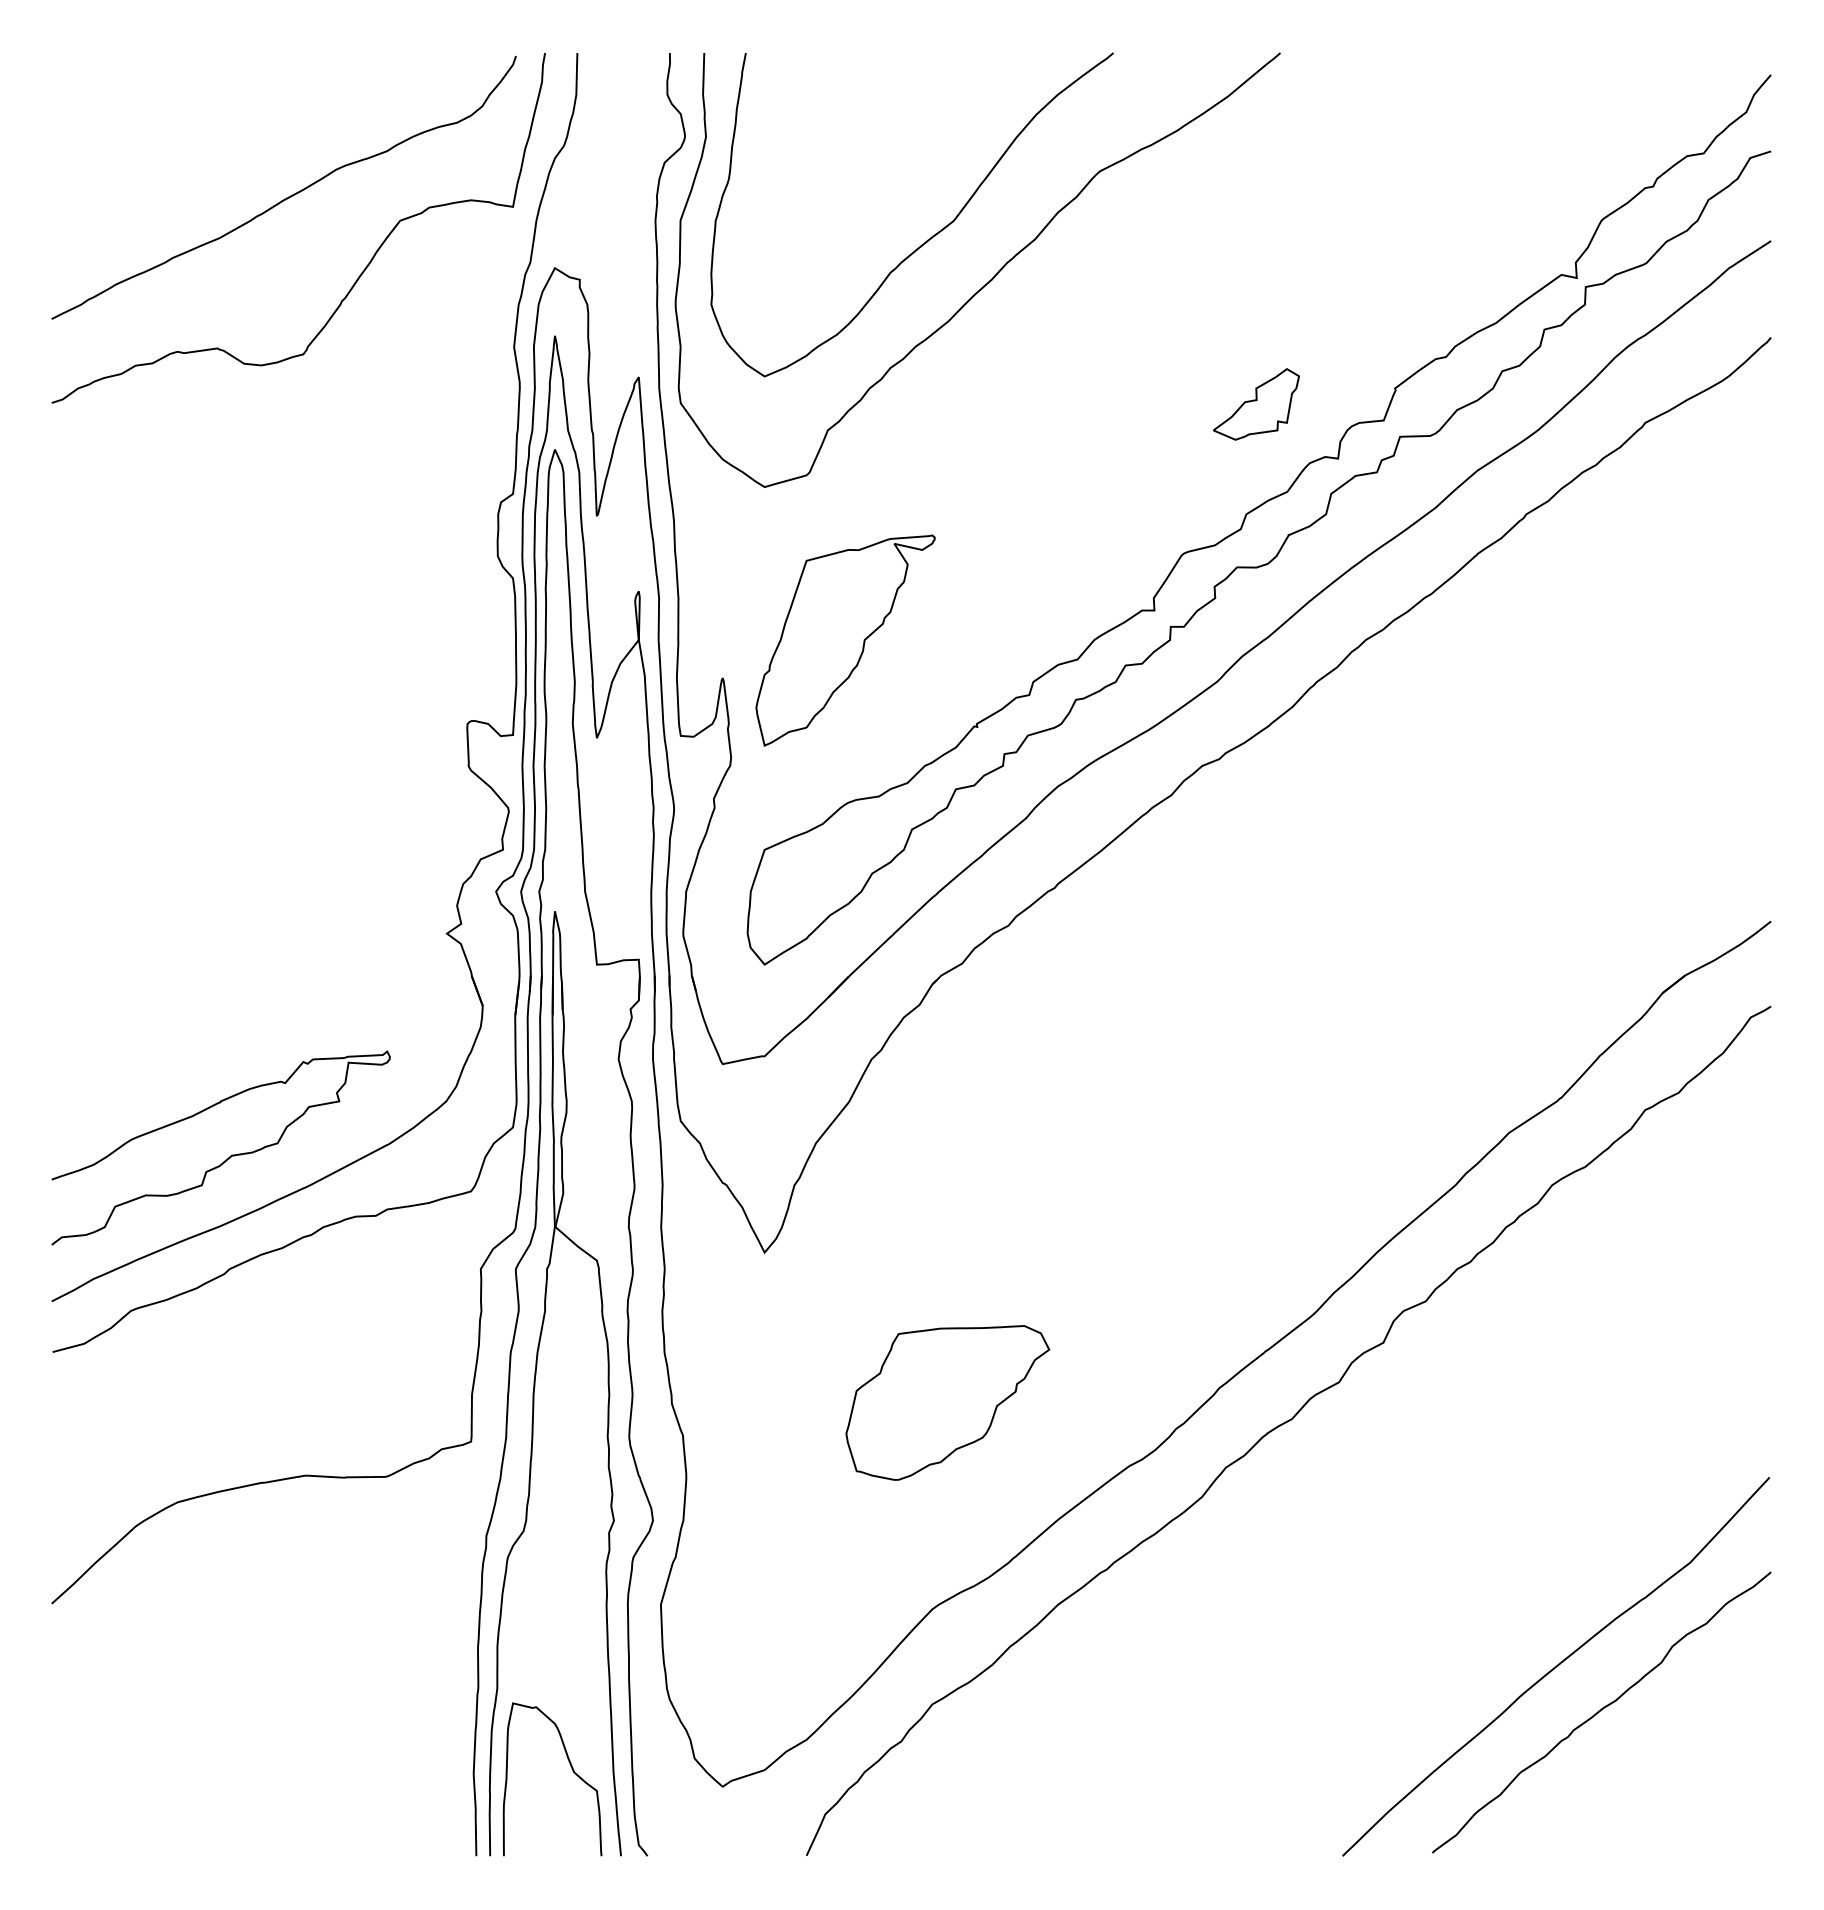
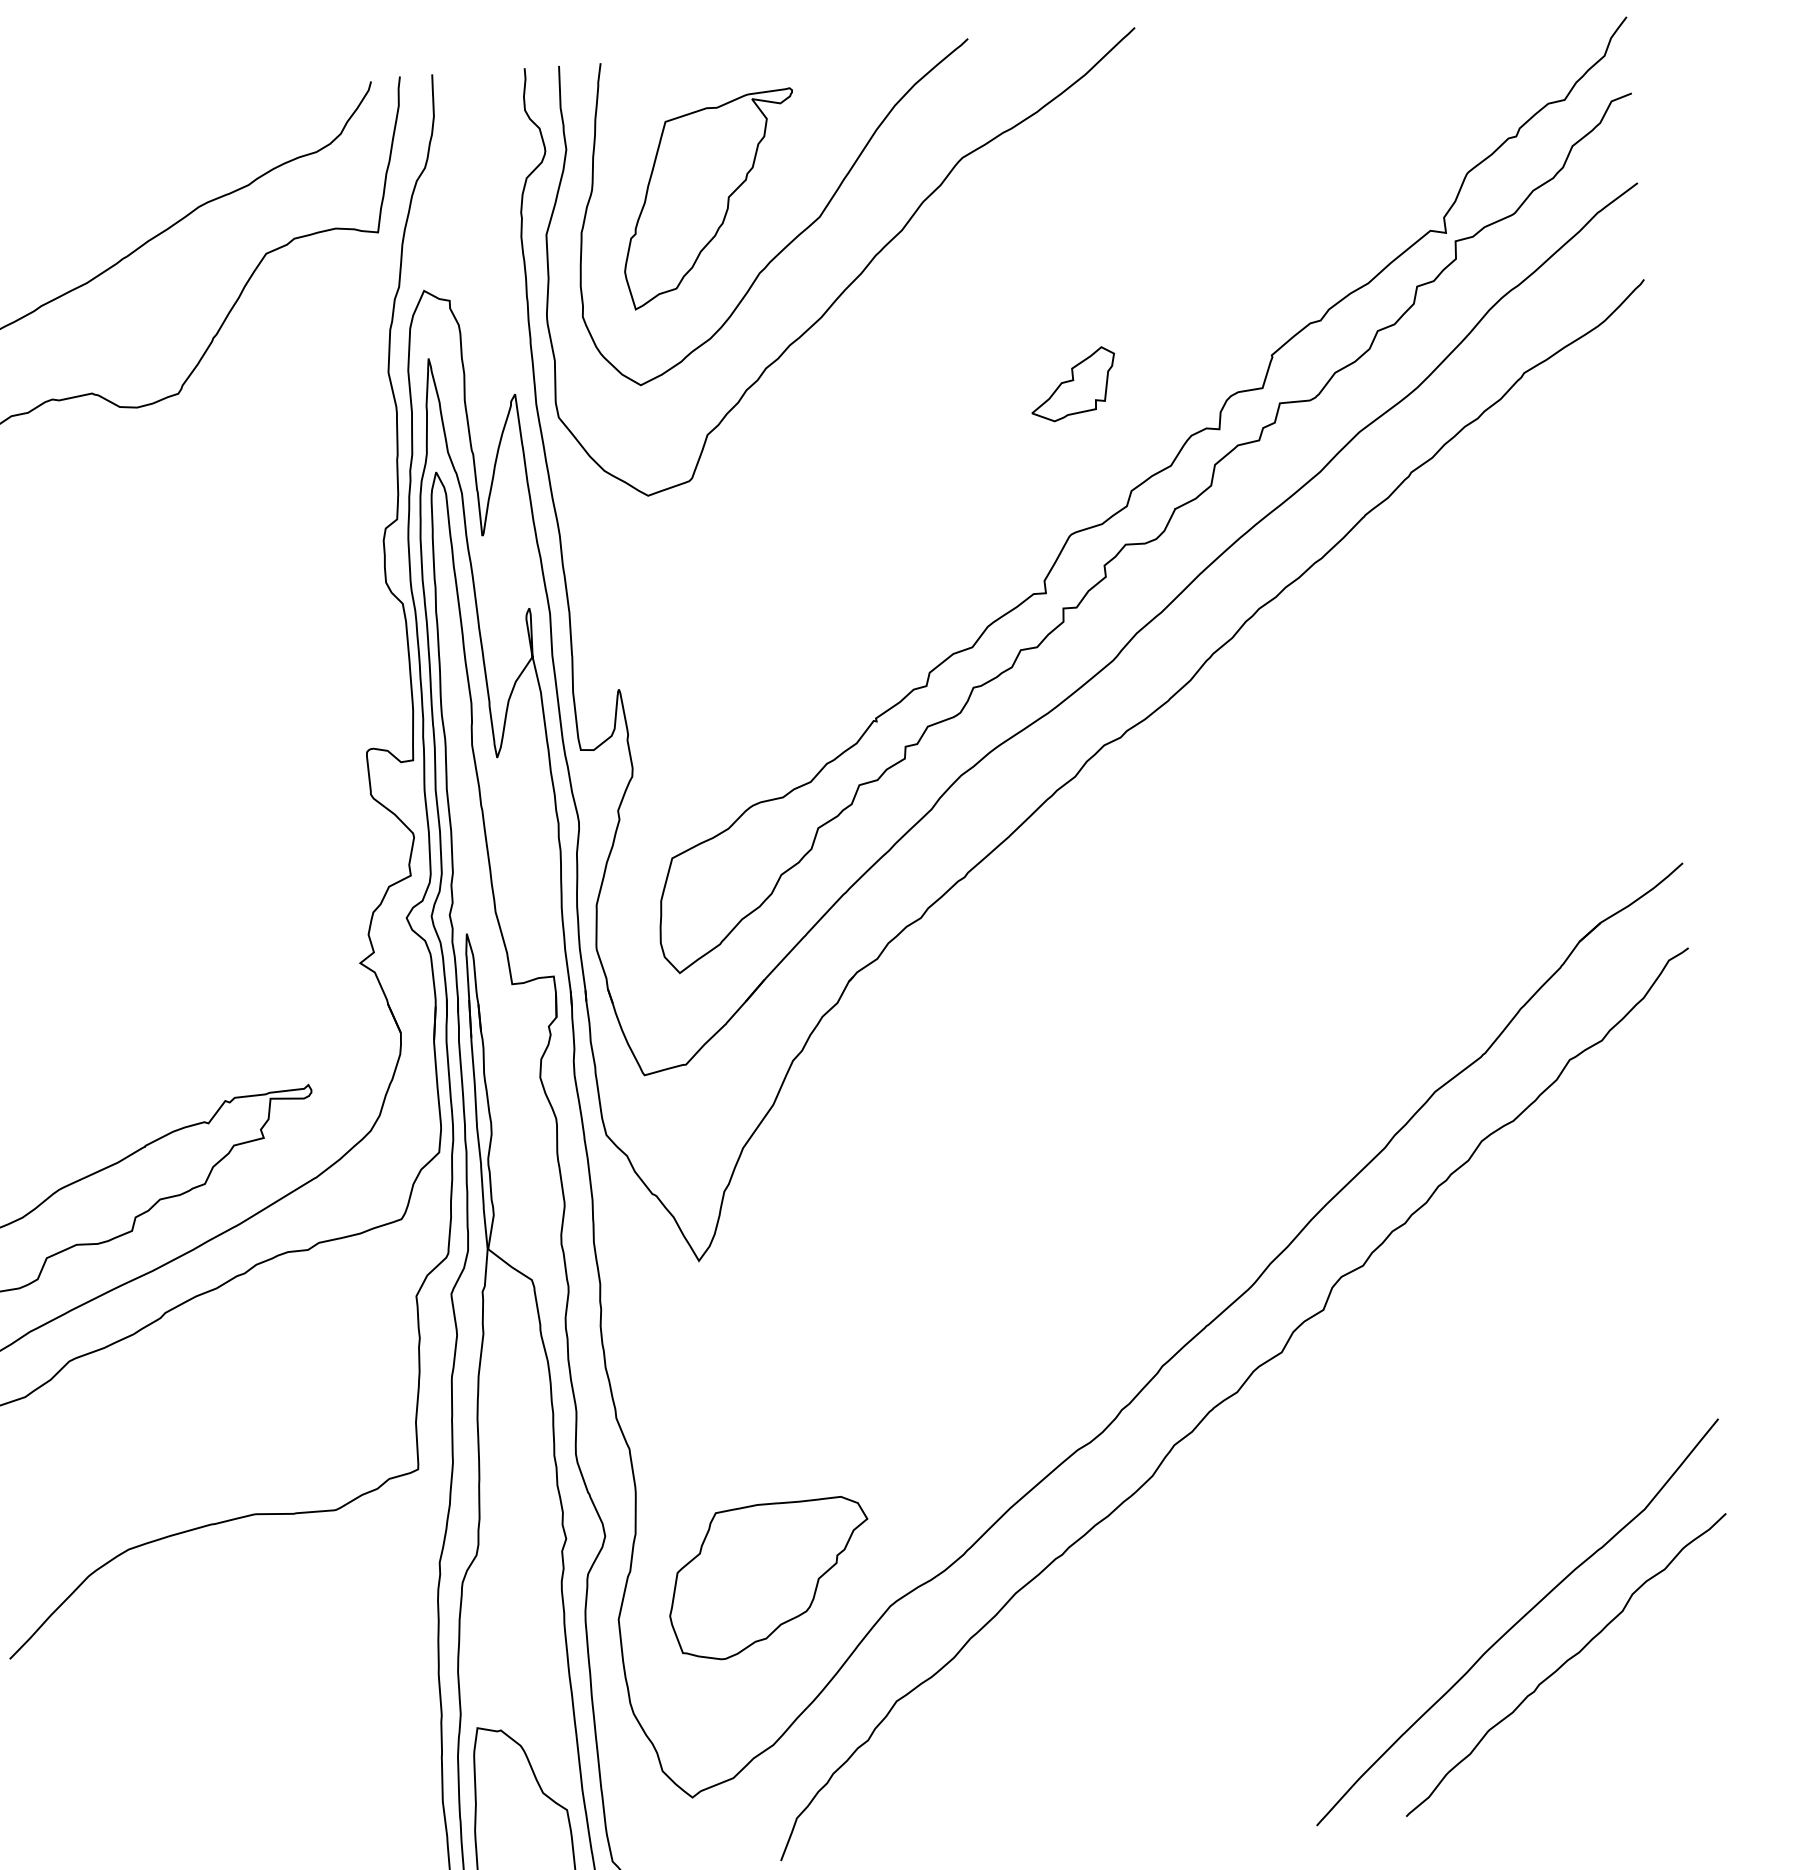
part: (1256, 404) -> (1073, 384), moved
part: (845, 640) -> (709, 198), moved
part: (947, 1402) -> (769, 1578), moved

